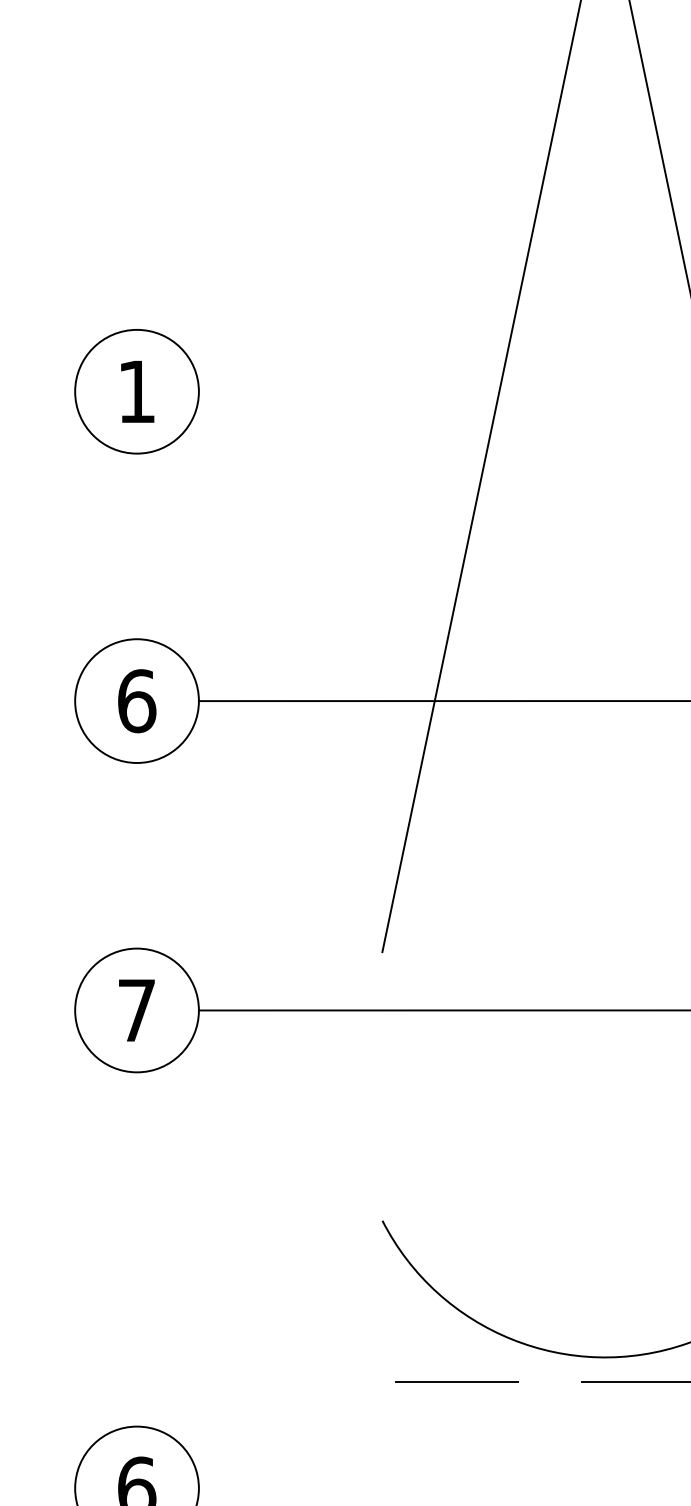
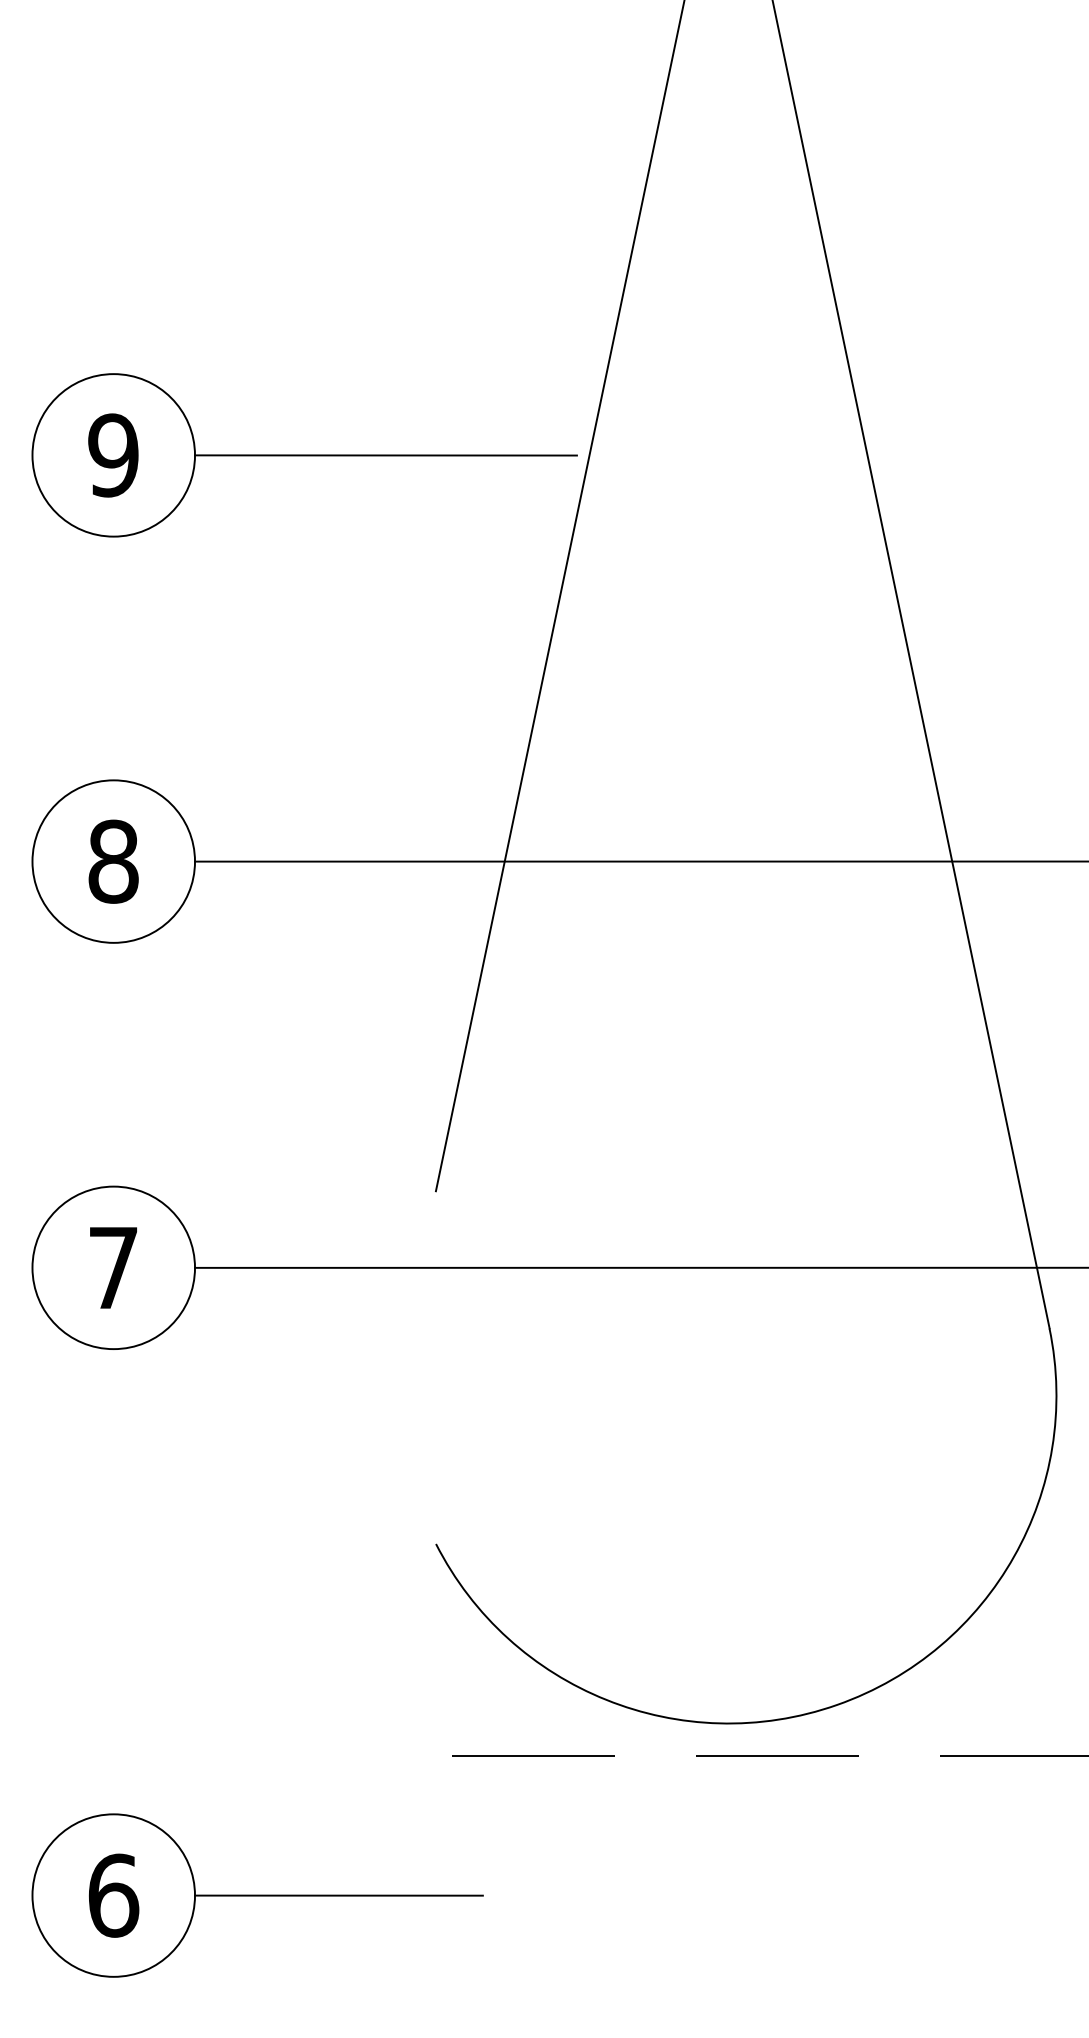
text: (136, 391) -> (113, 455), 1 -> 9
line: (343, 391) -> (385, 455), added
text: (136, 701) -> (113, 861), 6 -> 8
line: (308, 1488) -> (338, 1895), added

